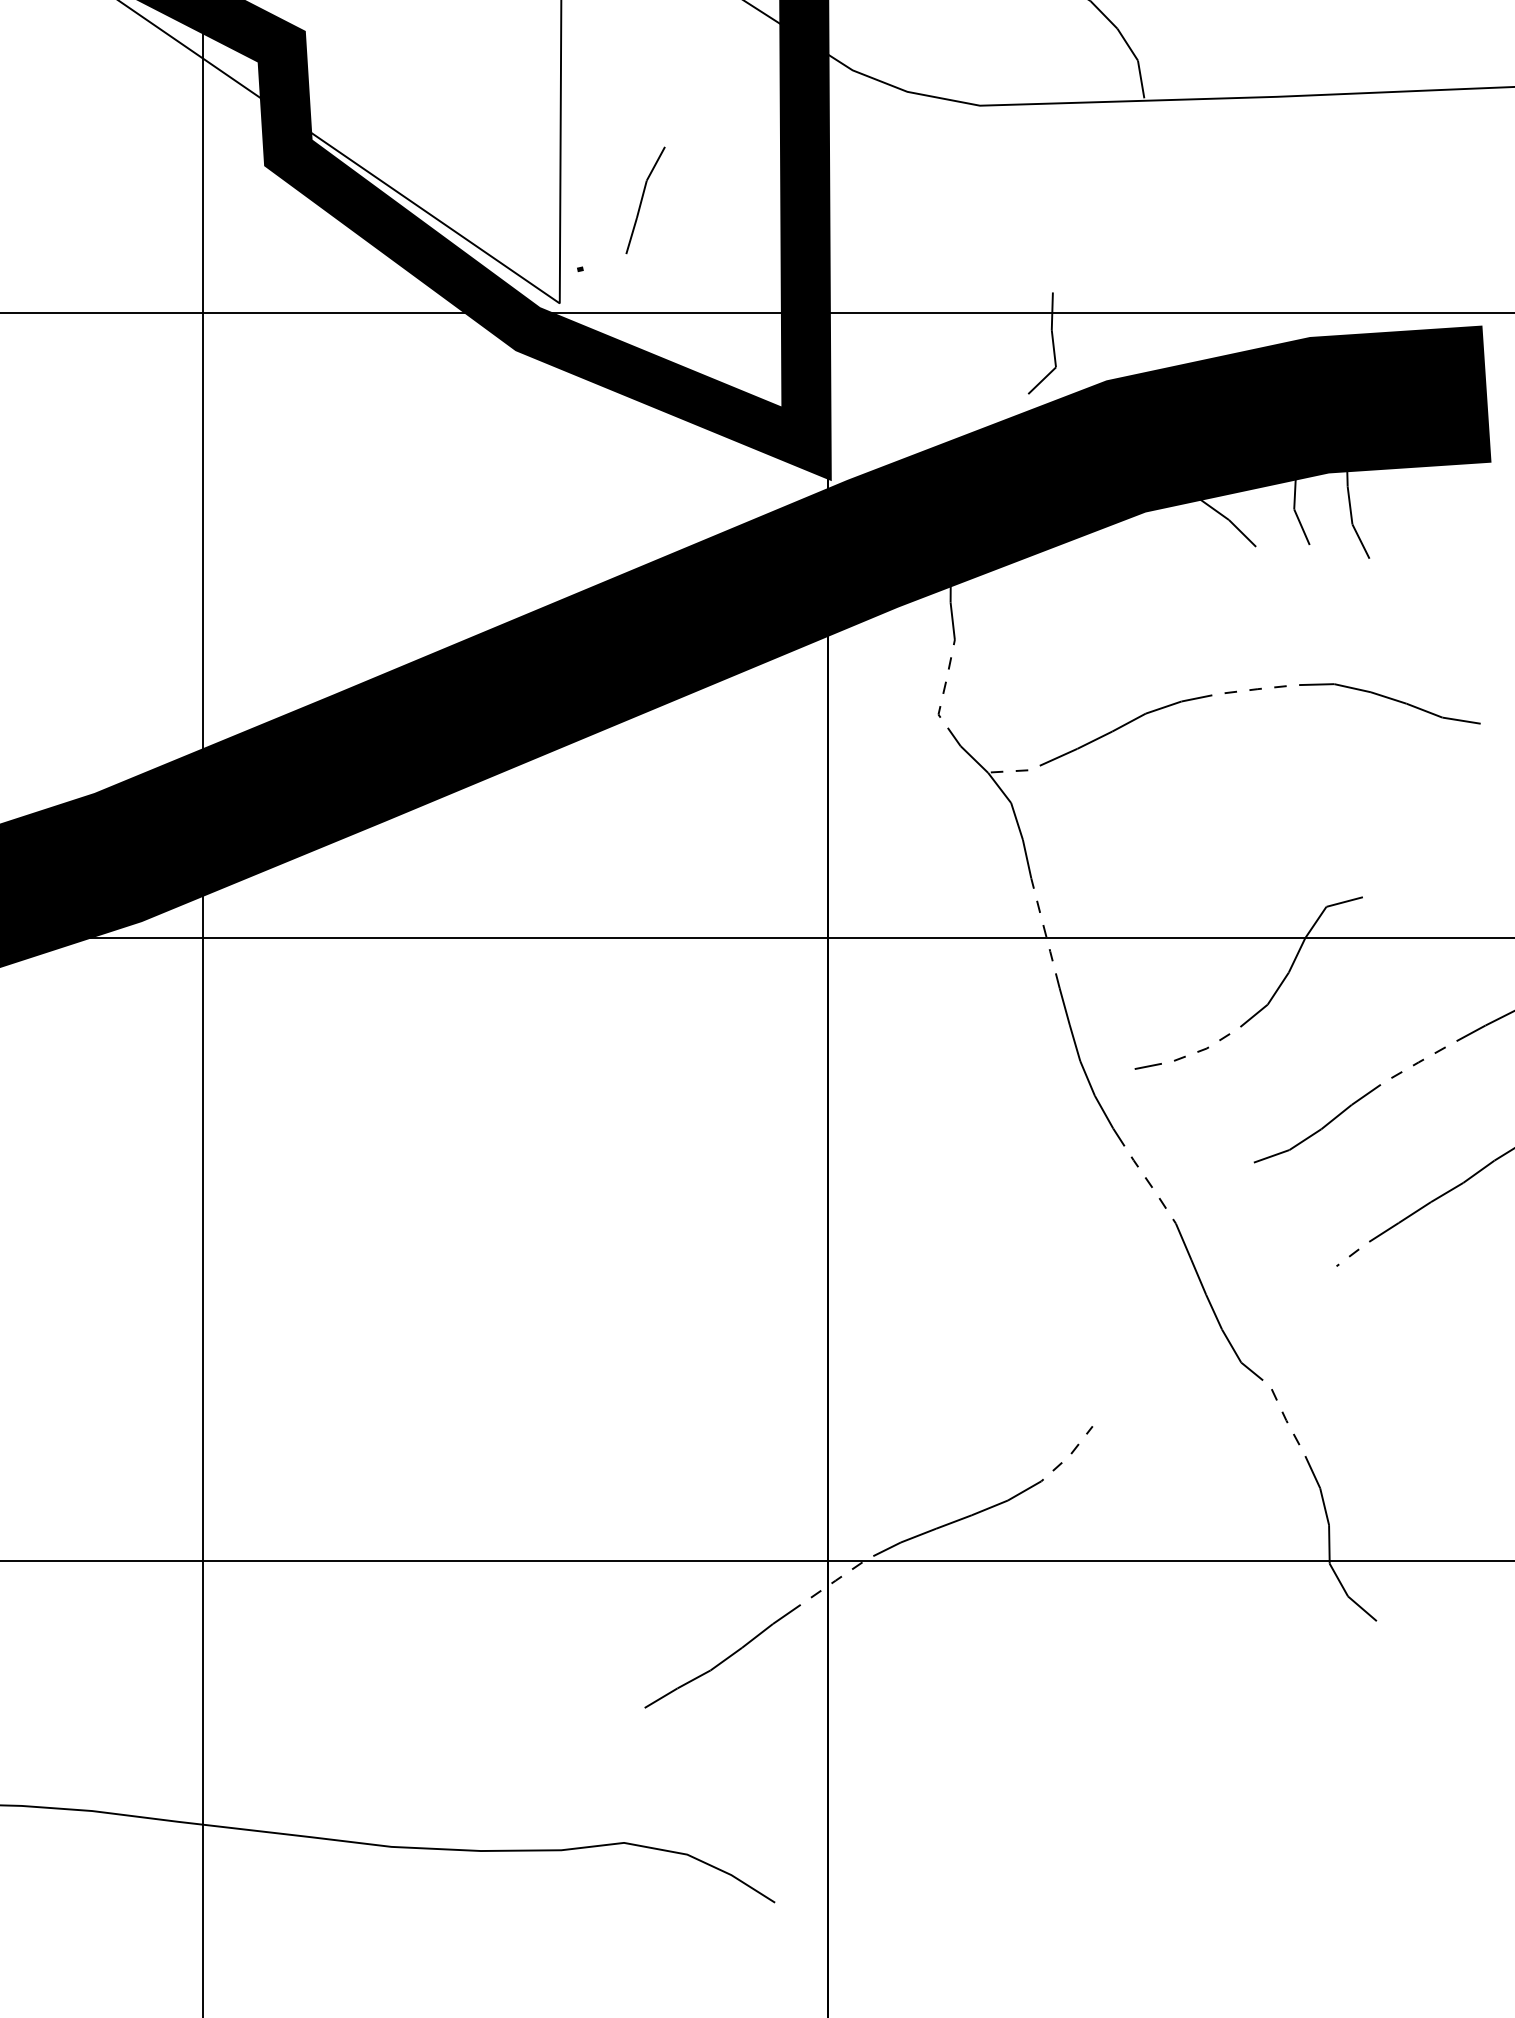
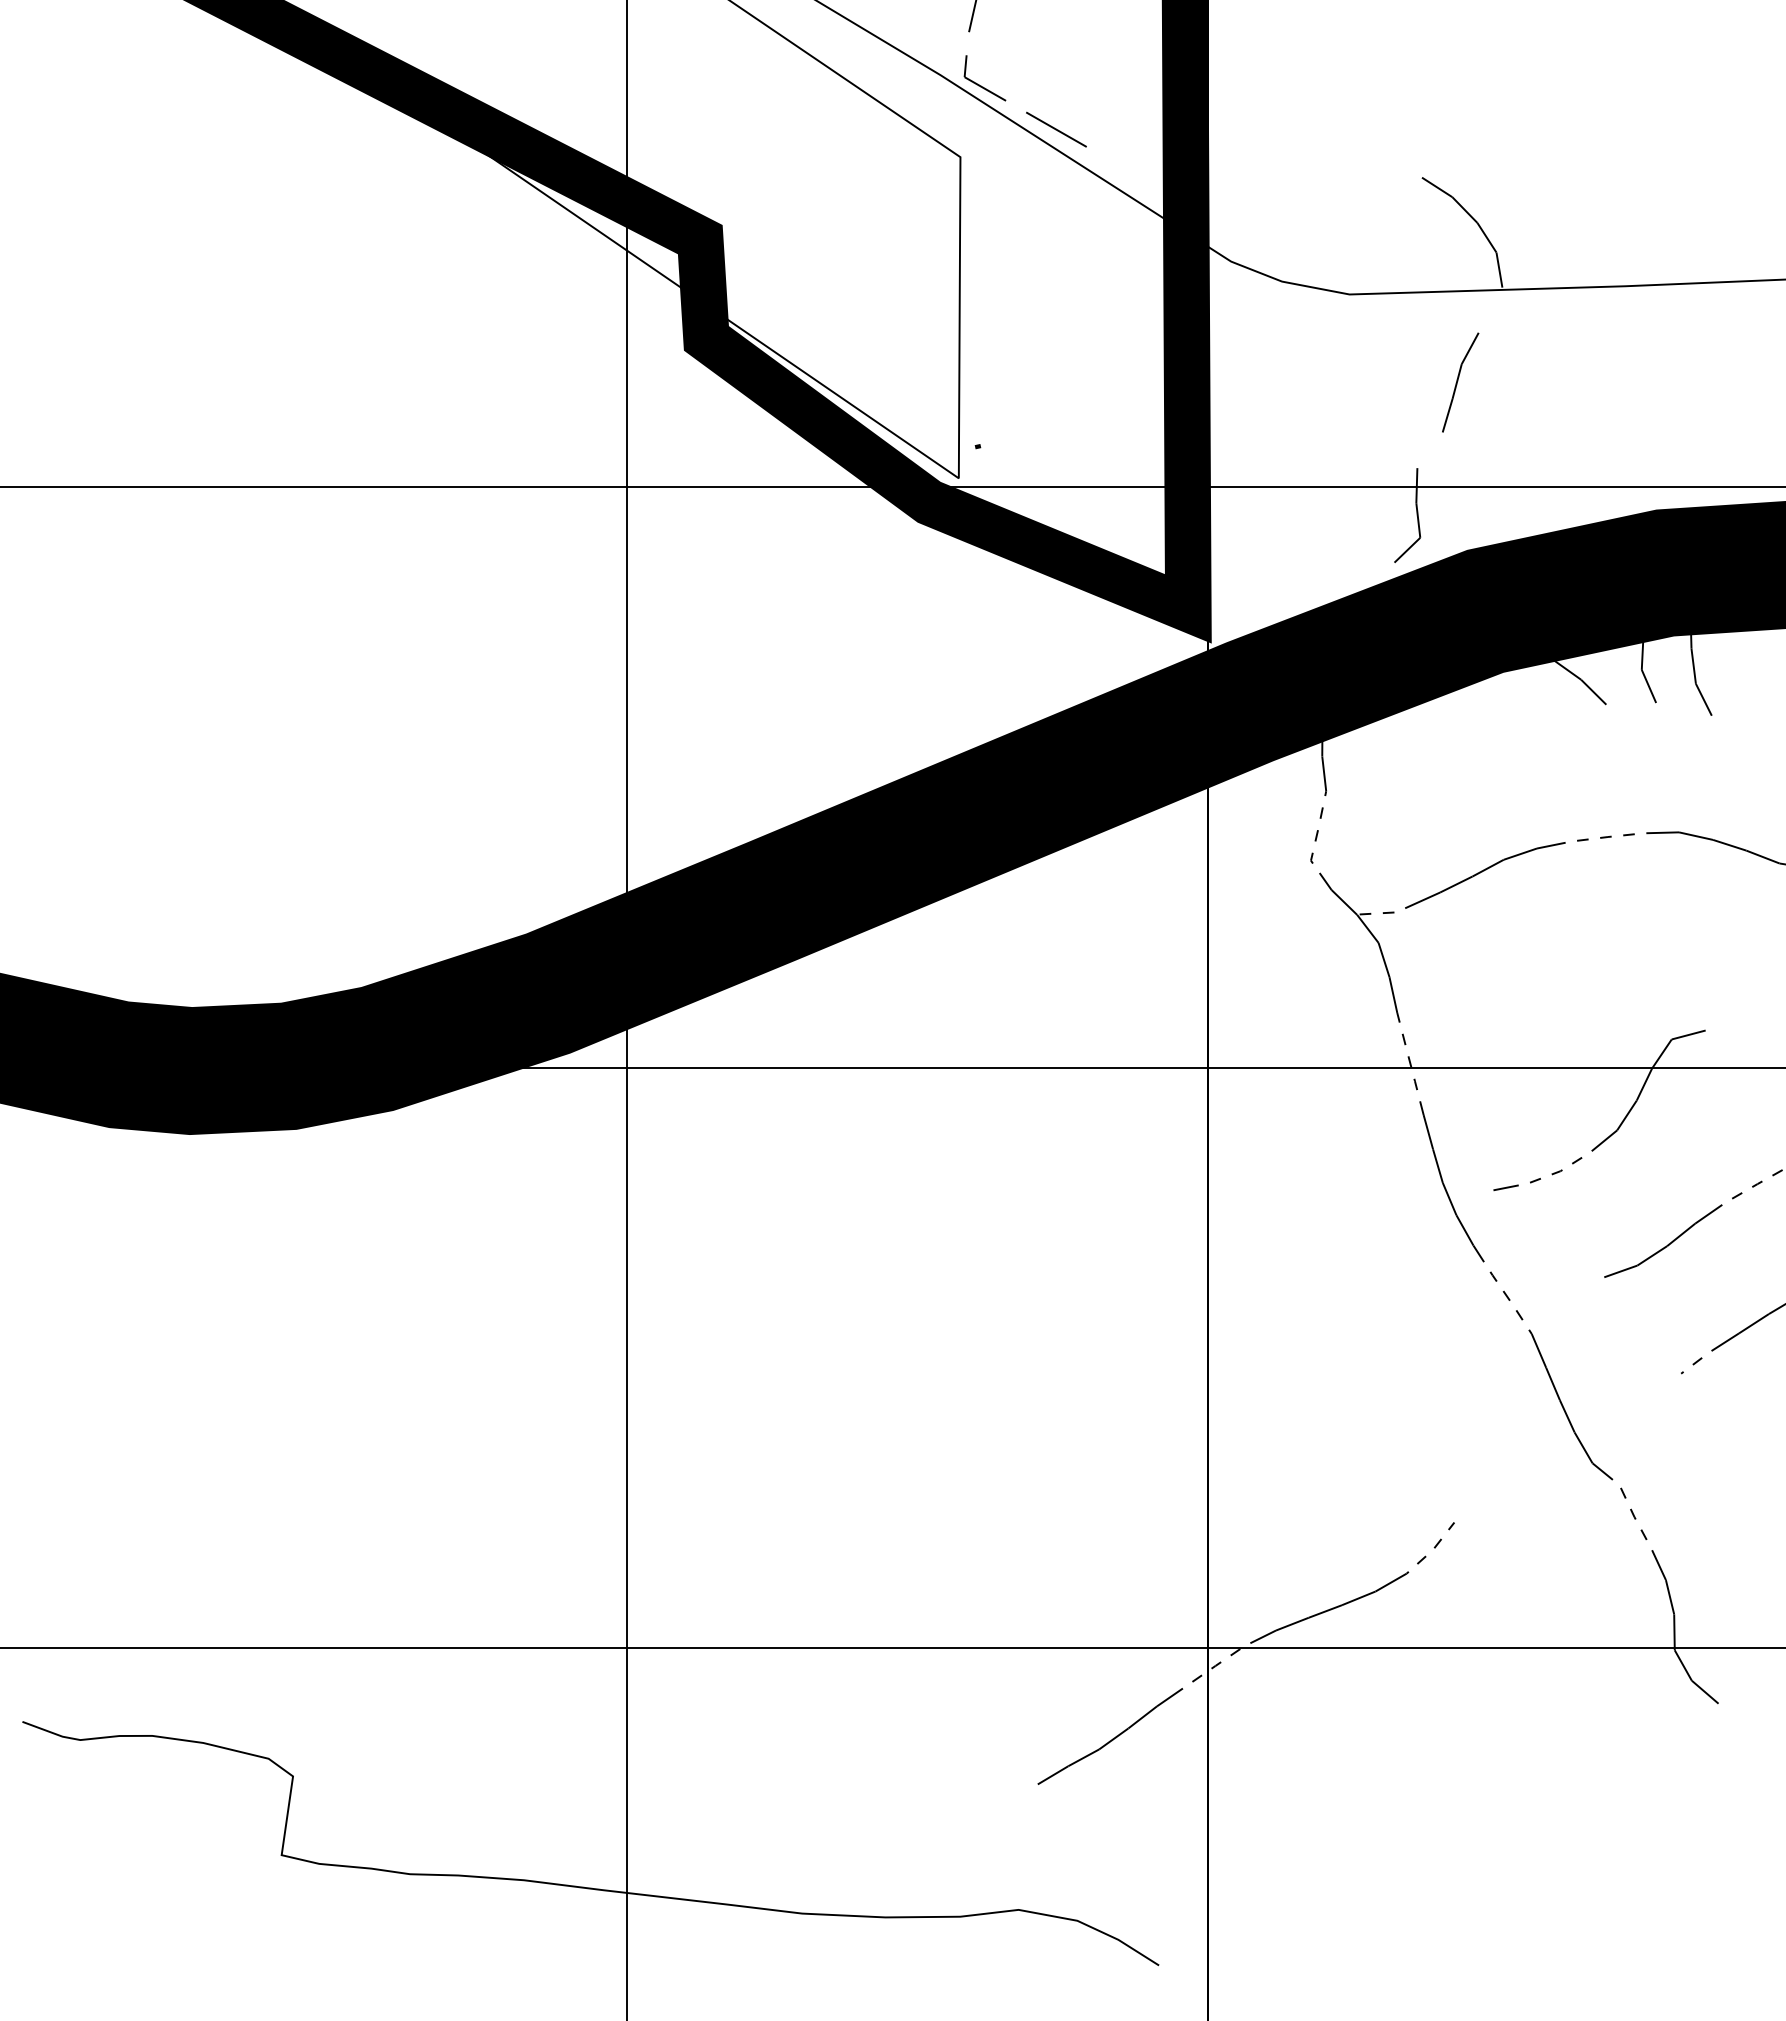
line: (643, 199) -> (1458, 381), moved

